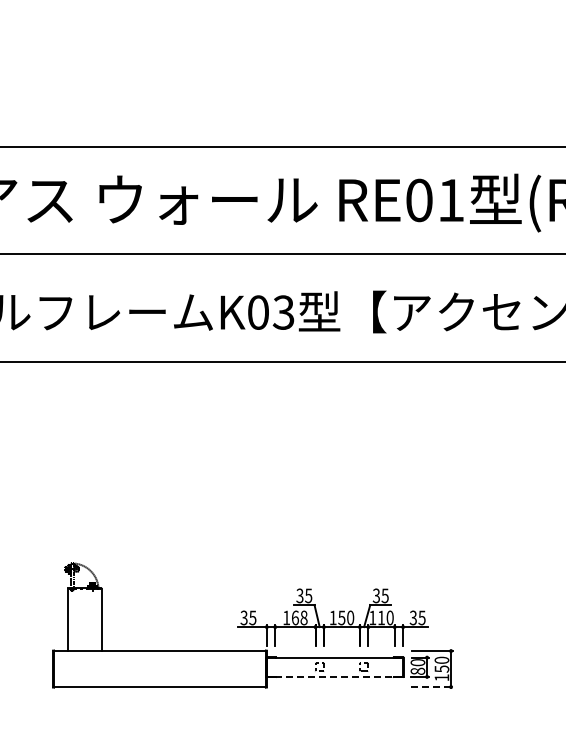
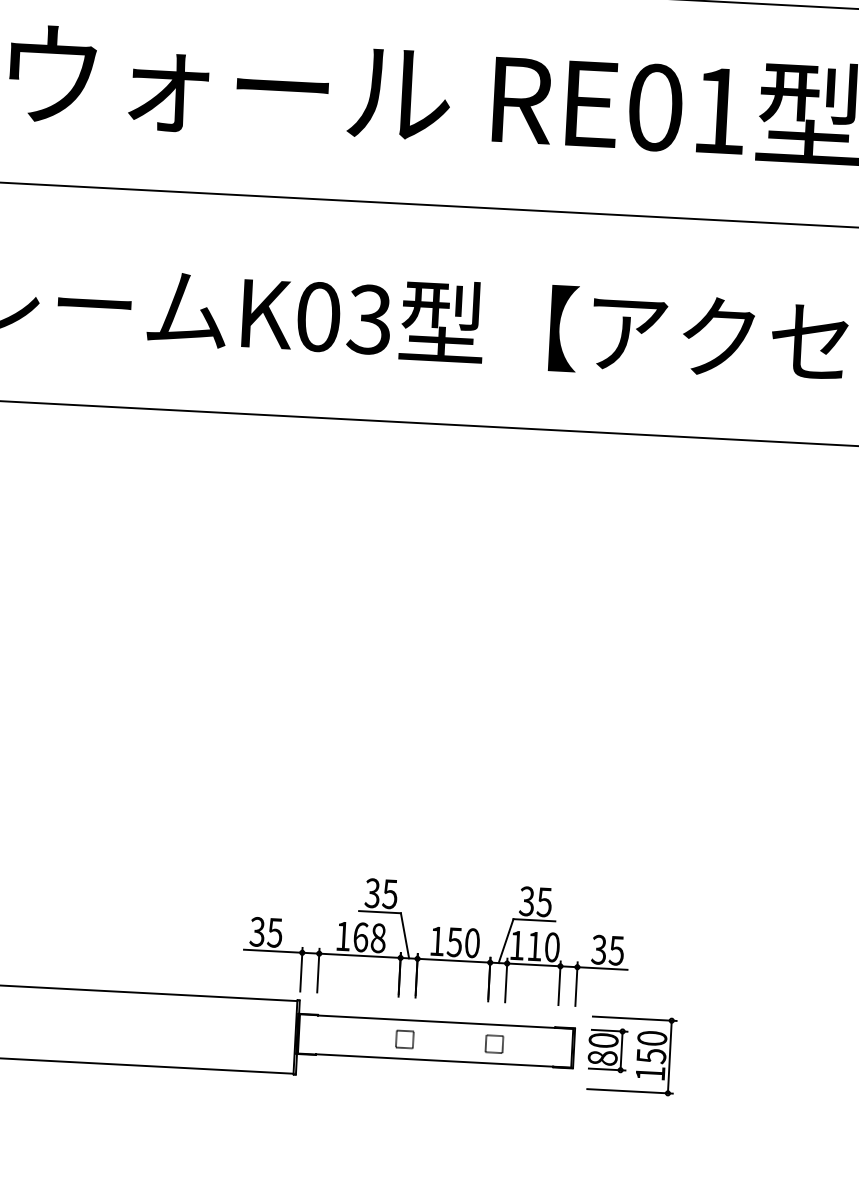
line: (338, 676) -> (441, 1060), dashed -> solid
line: (432, 687) -> (630, 1092), dashed -> solid

